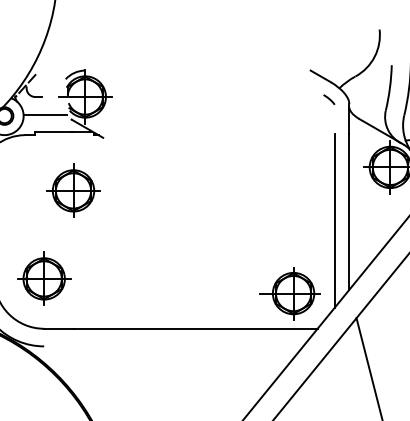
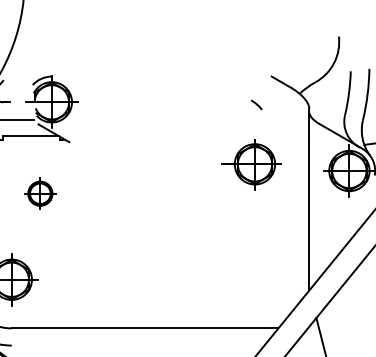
line: (329, 99) -> (256, 104), moved
part: (73, 190) -> (40, 193), size x0.6
line: (334, 220) -> (294, 222), removed
part: (289, 293) -> (251, 164), moved

